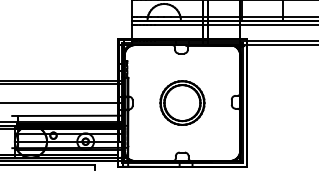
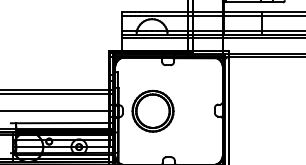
part: (181, 102) -> (152, 110), moved

